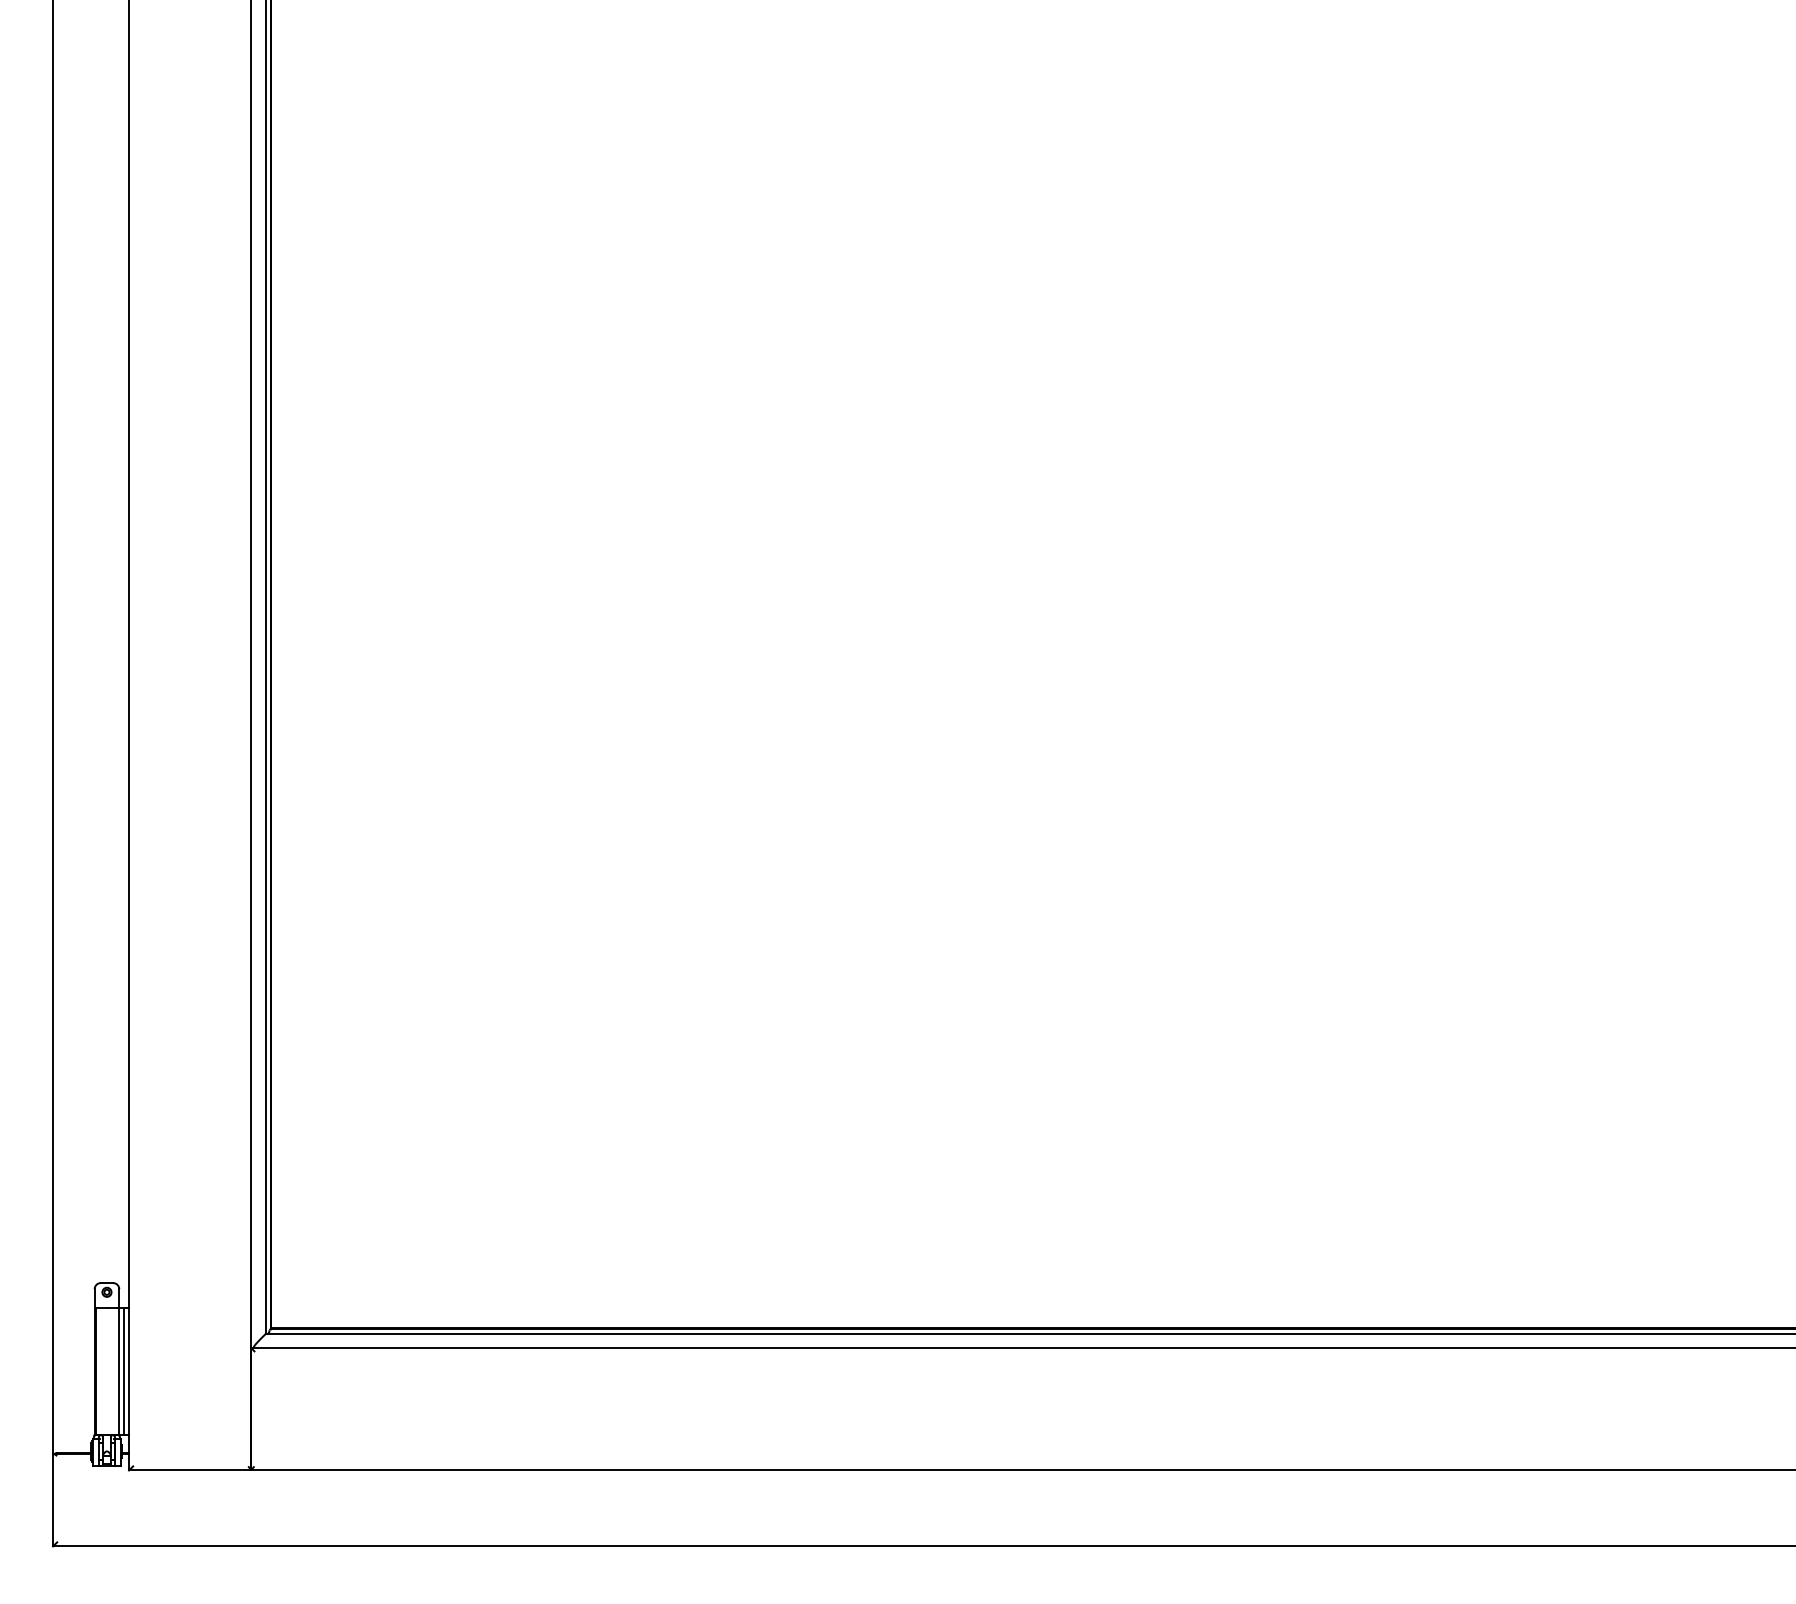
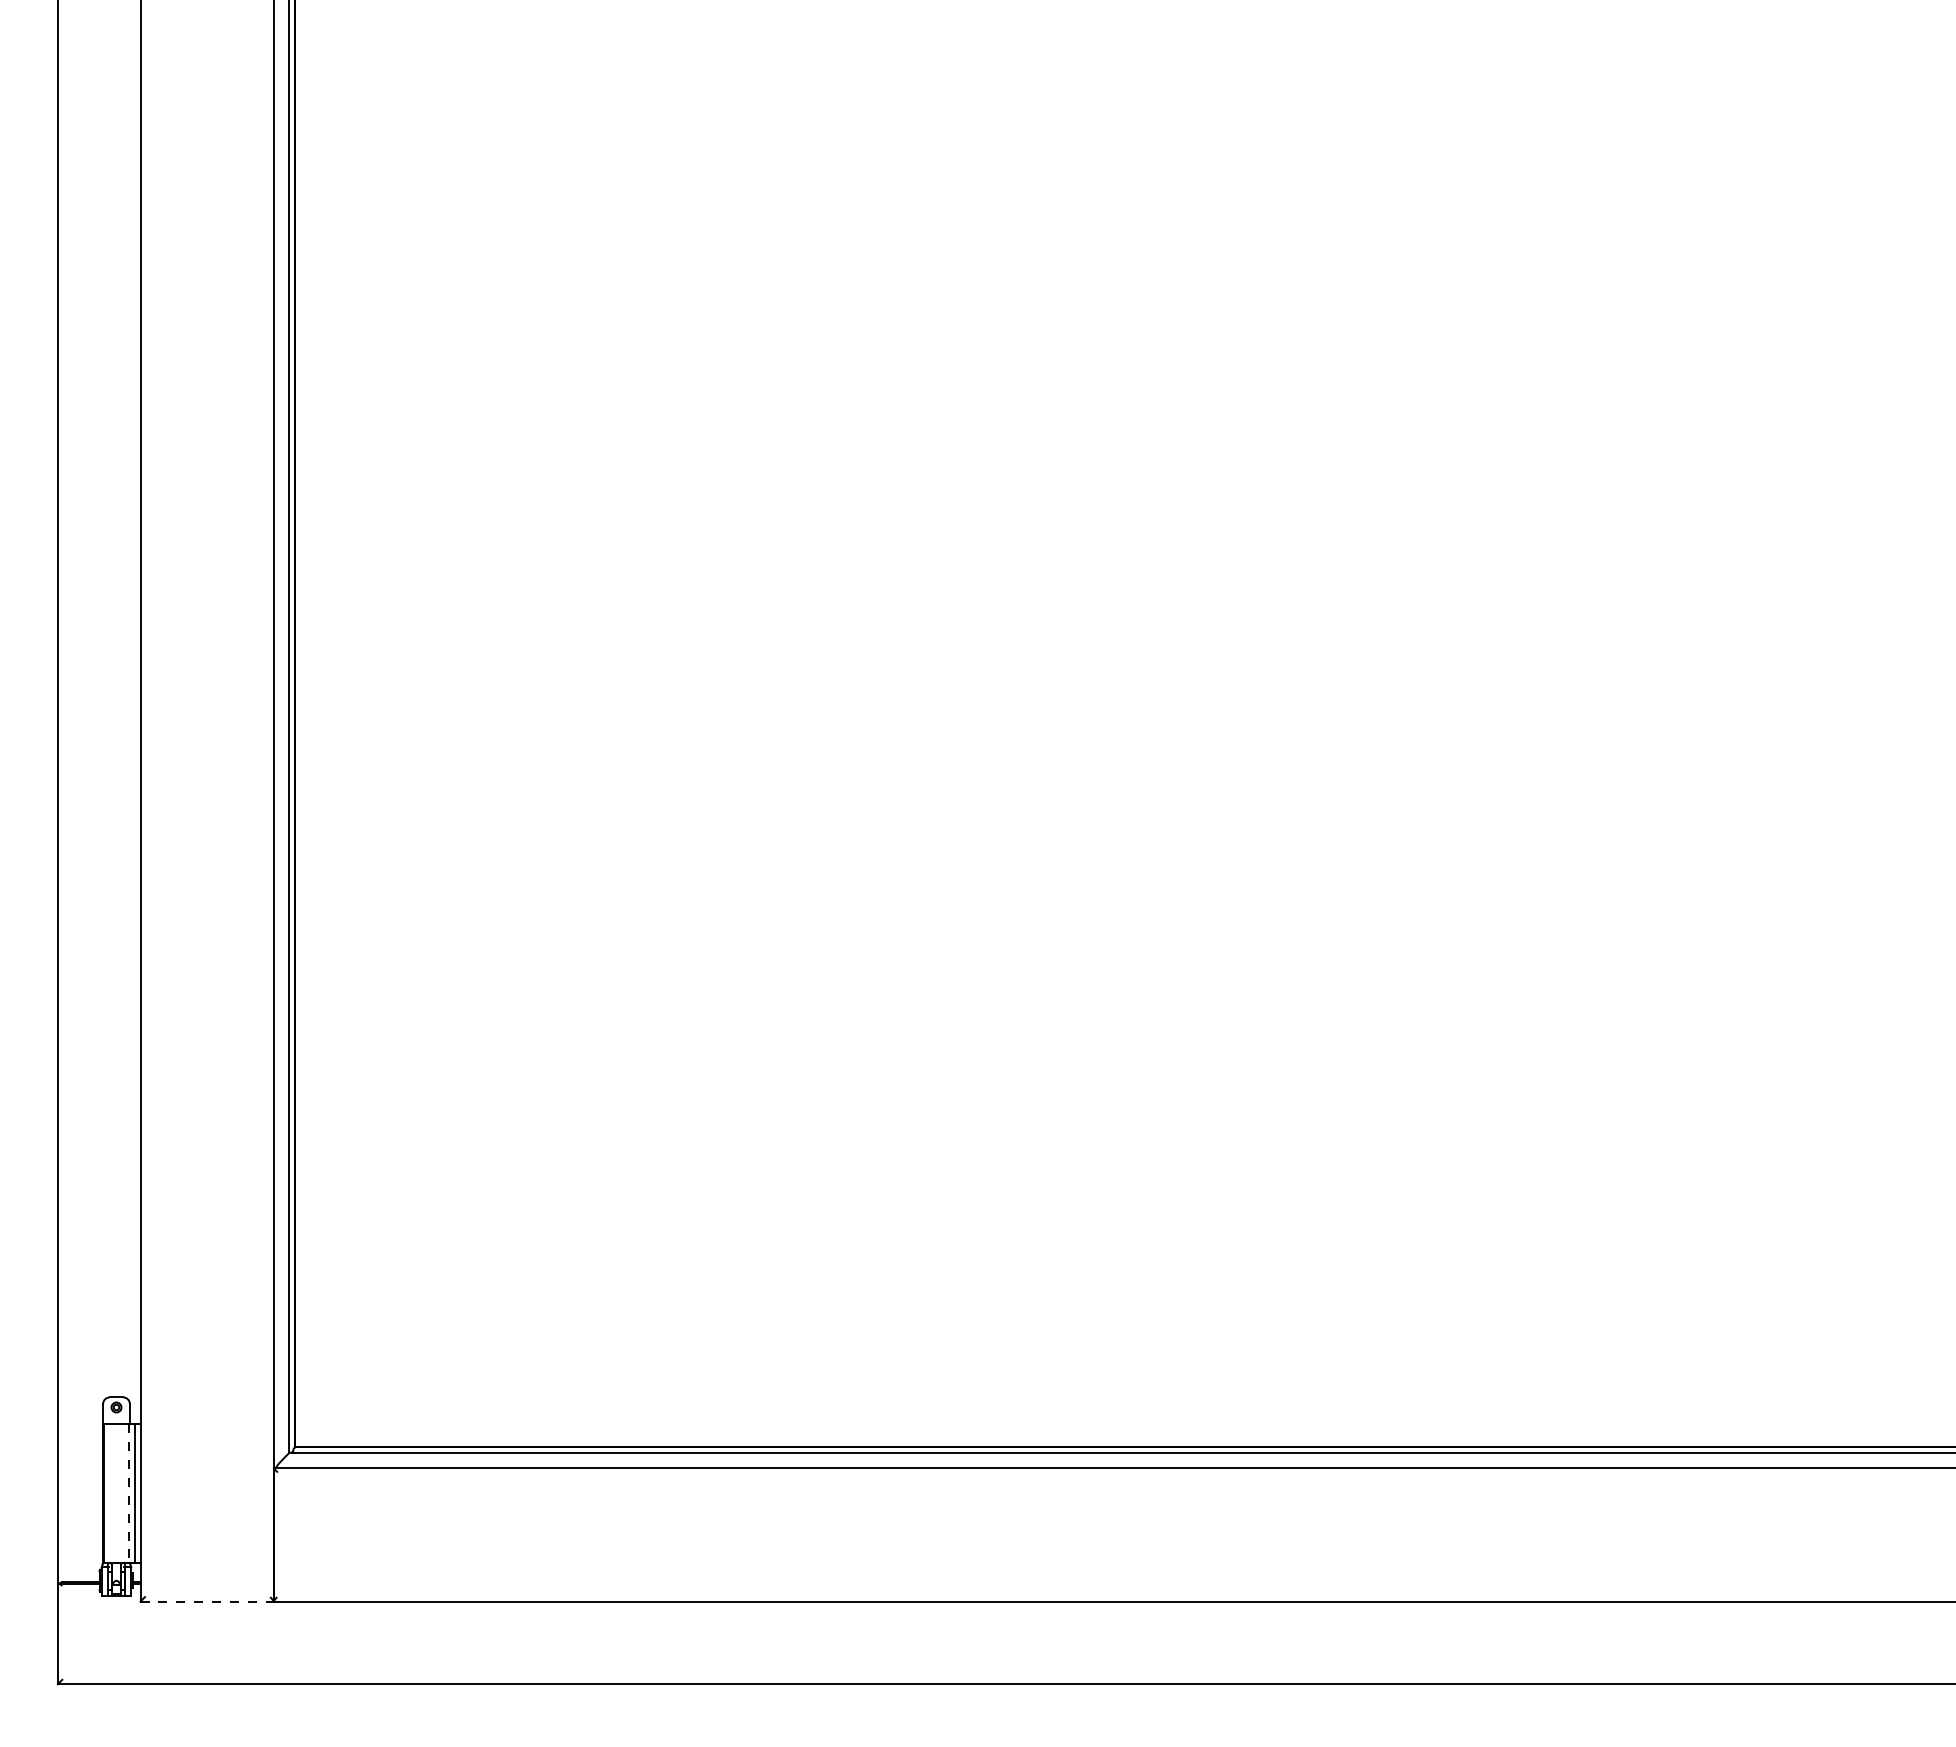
line: (118, 1372) -> (129, 1494), solid -> dashed
line: (190, 1470) -> (207, 1601), solid -> dashed

